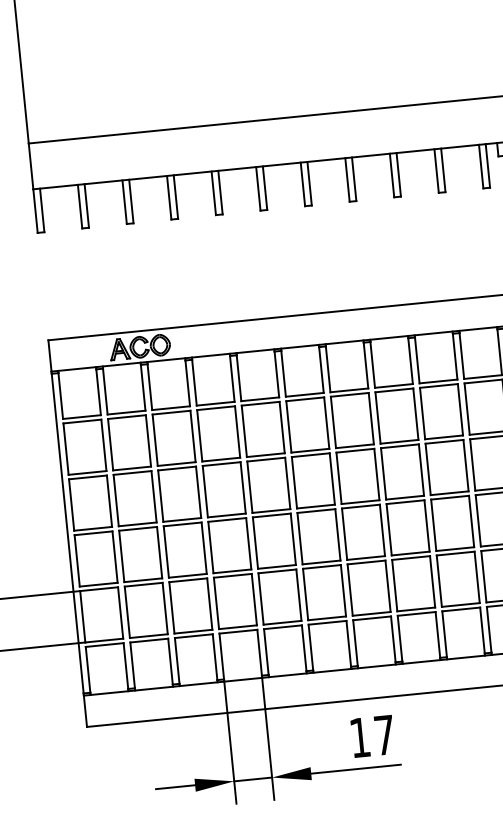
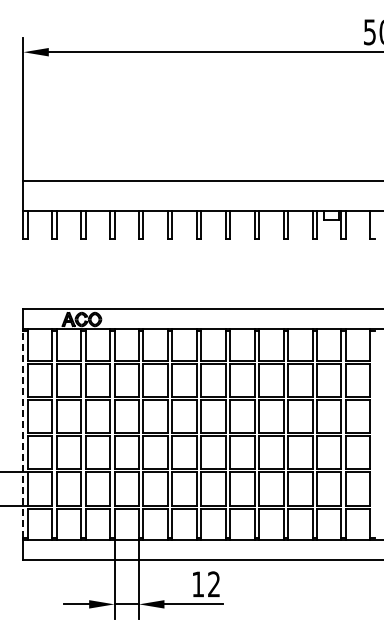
line: (67, 533) -> (23, 434), solid -> dashed
text: (383, 735) -> (213, 584), 17 -> 12

